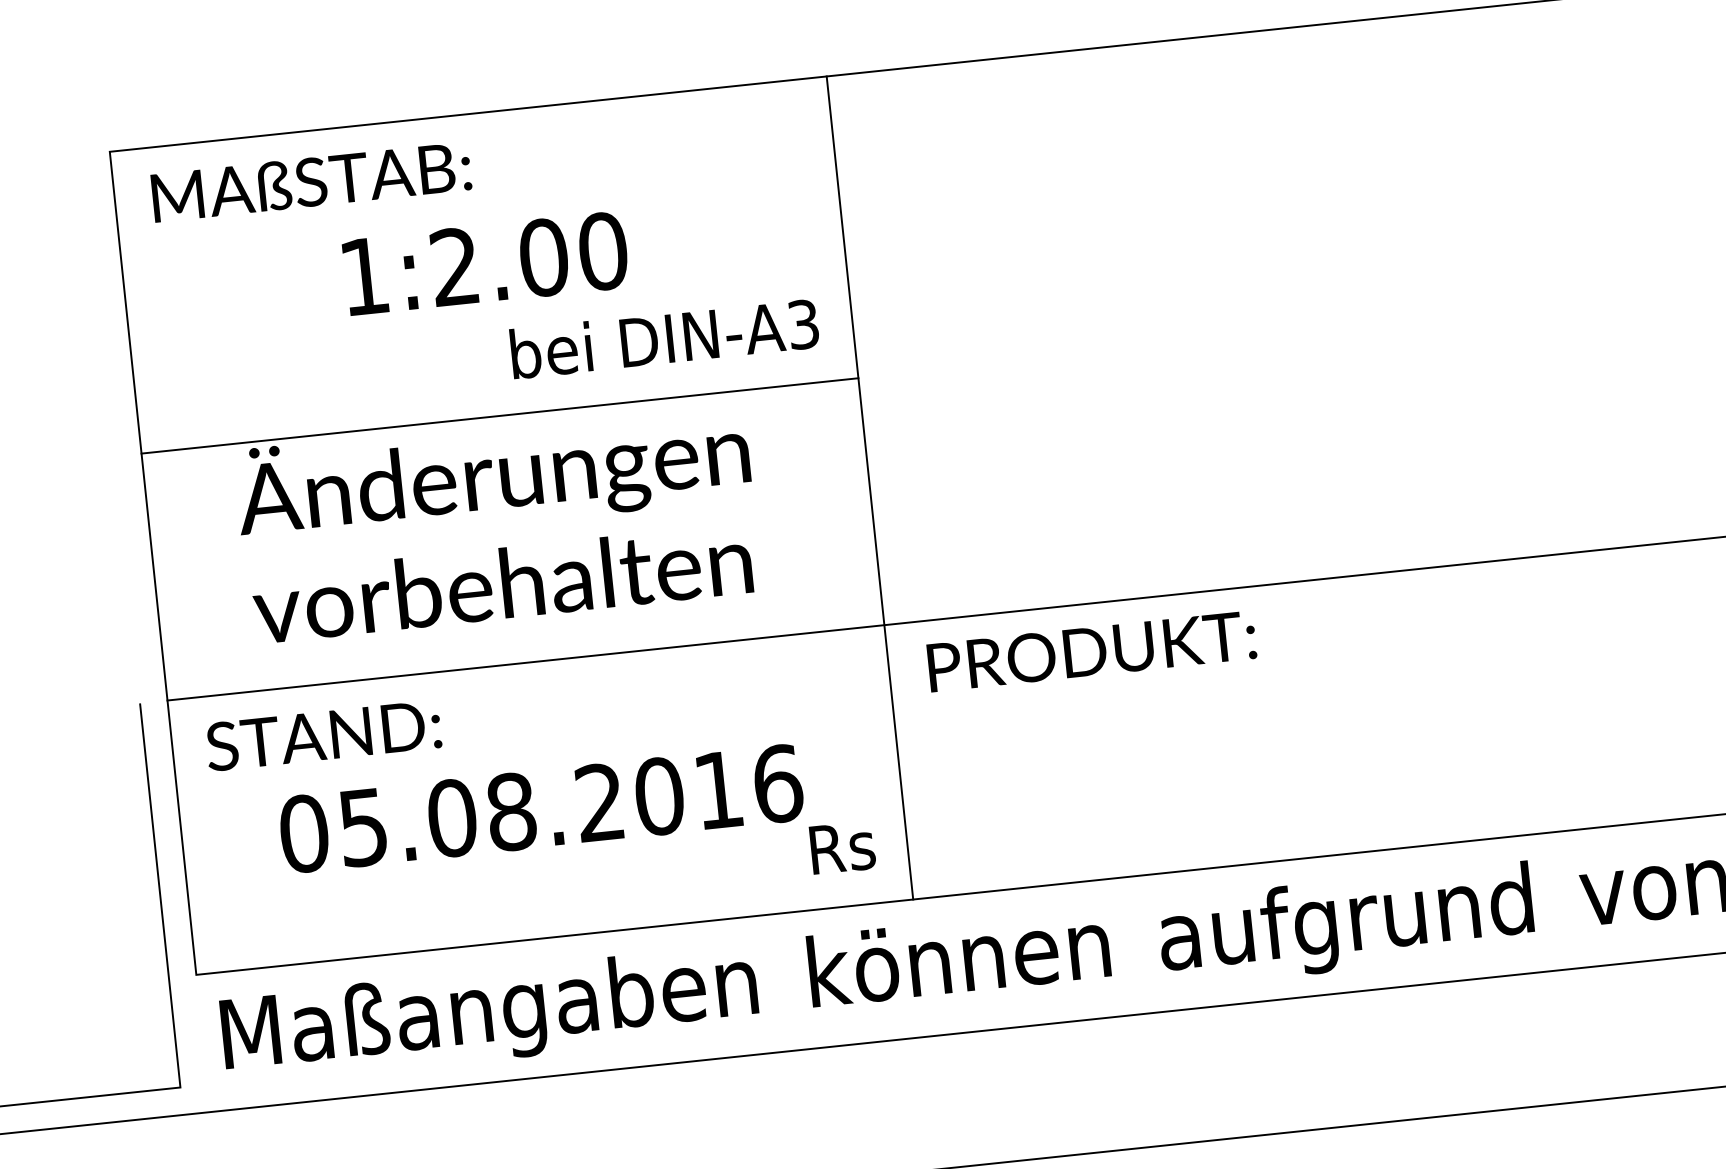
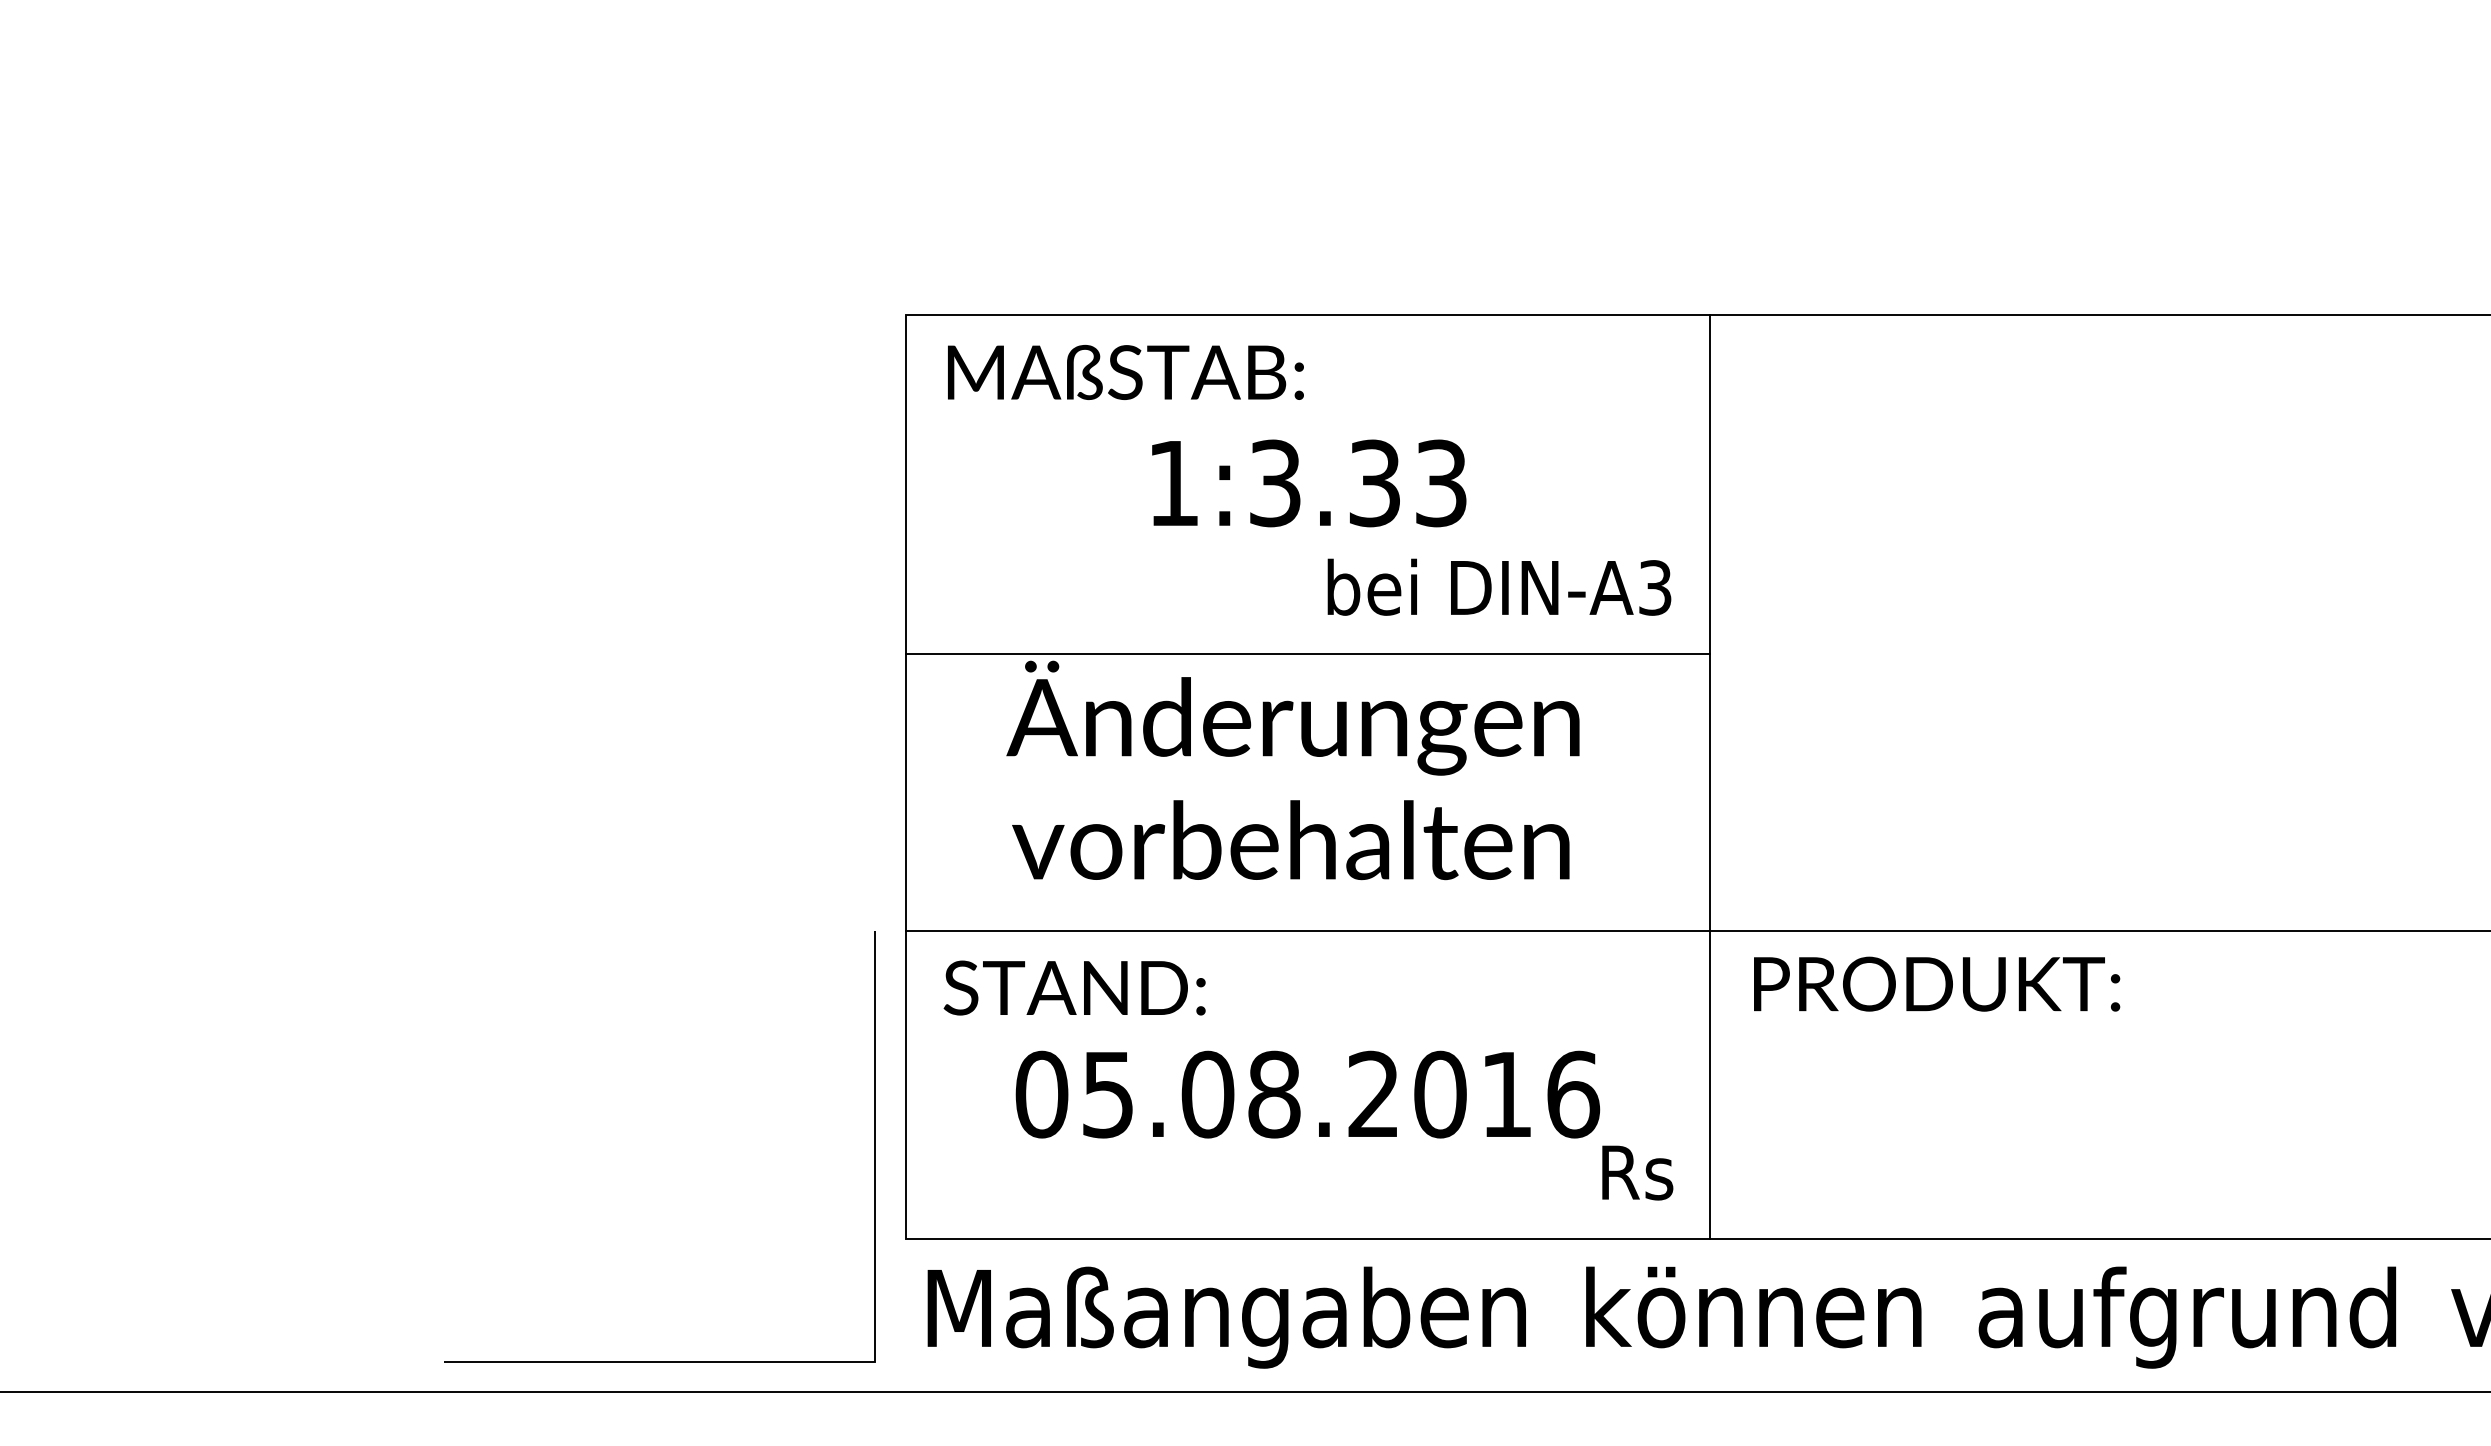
text: (529, 259) -> (1358, 483), 1:2.00 -> 1:3.33

